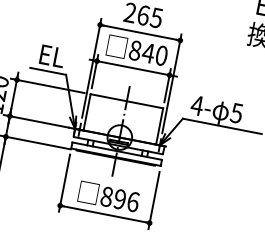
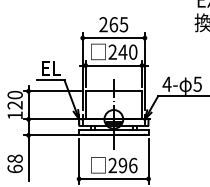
text: (135, 49) -> (112, 51), 840 -> 240
text: (106, 196) -> (112, 165), 896 -> 296

